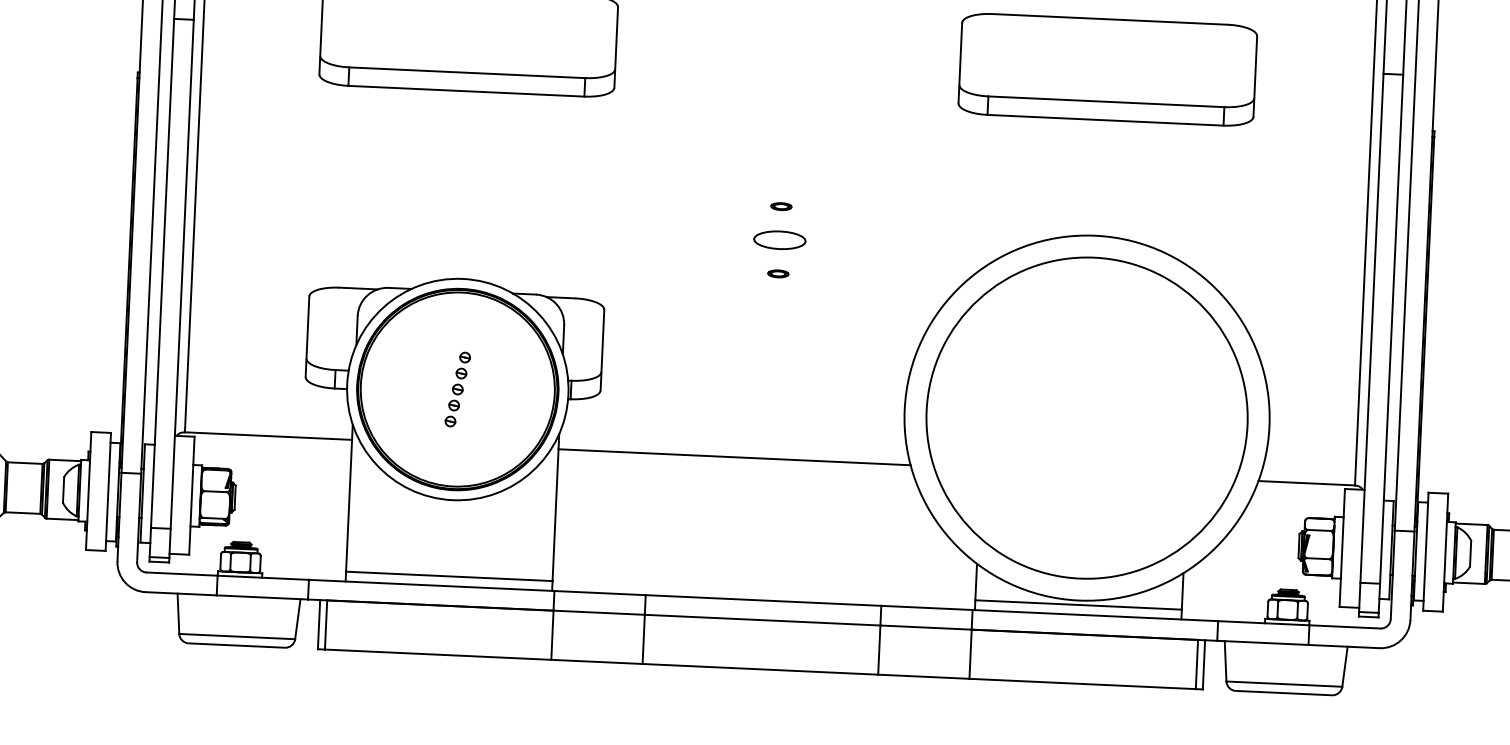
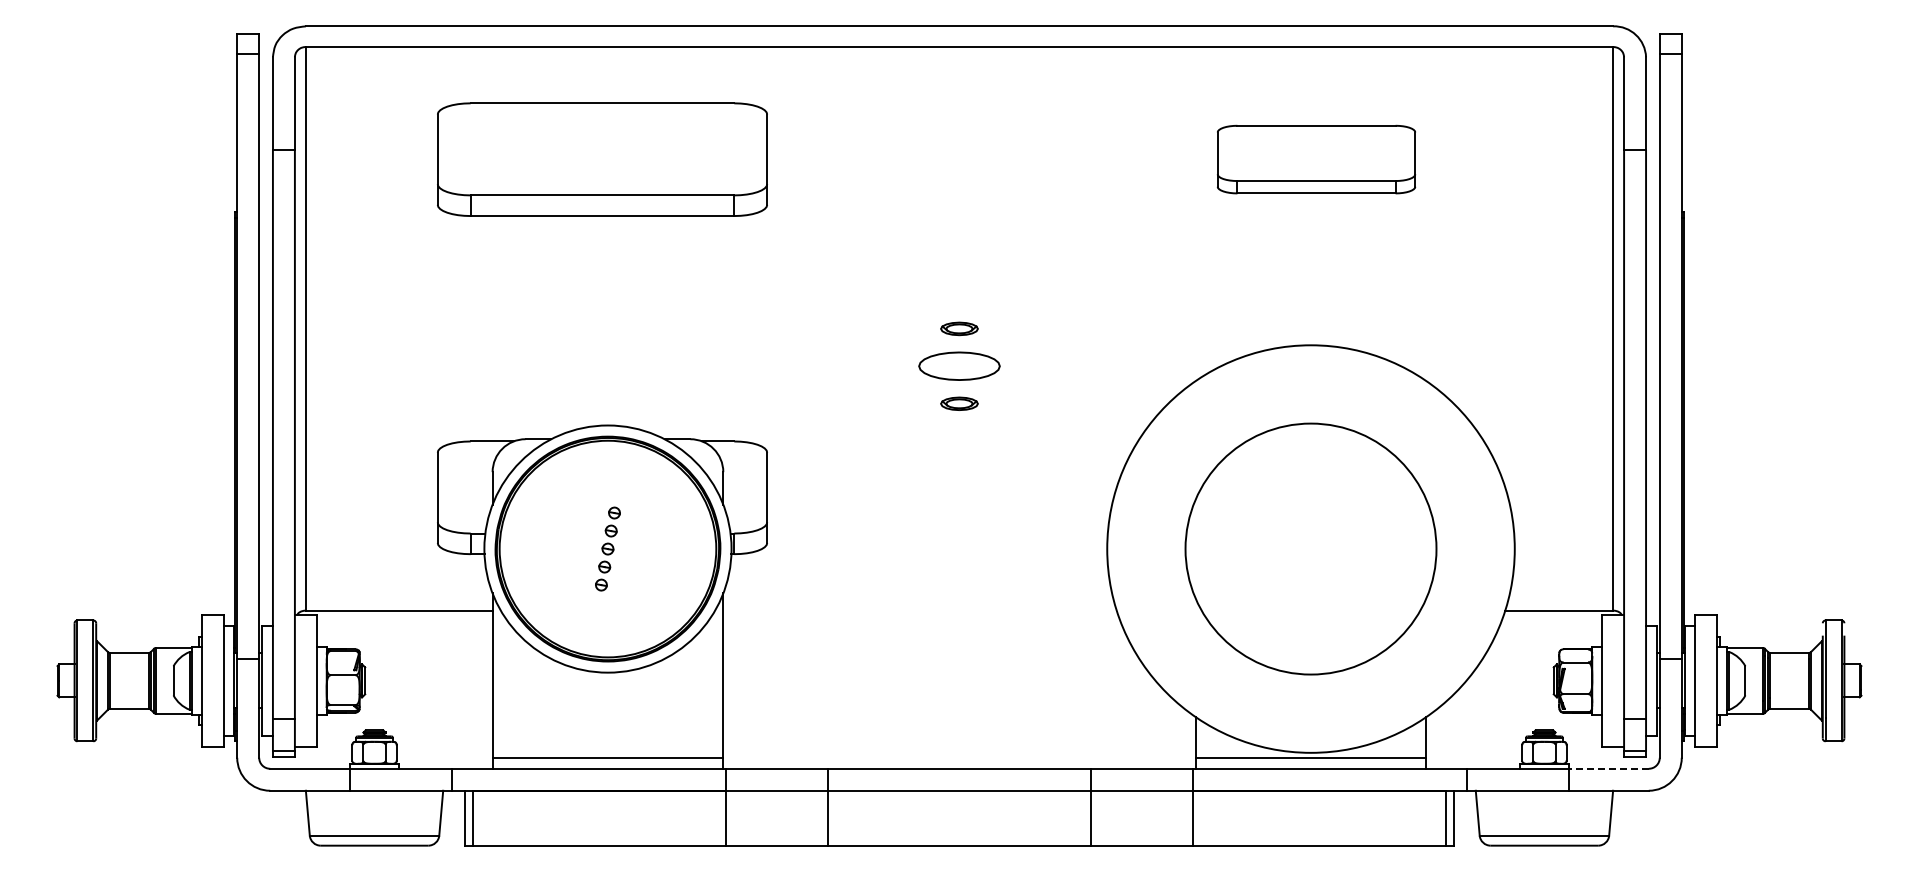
part: (1107, 69) -> (1316, 159), size x0.6
part: (781, 206) -> (959, 328), size x1.6
part: (779, 240) -> (959, 366), size x1.4
part: (778, 273) -> (959, 403), size x1.6
circle: (1086, 417) -> (1310, 548), size x0.7
line: (734, 457) -> (919, 610), removed
line: (1345, 626) -> (1609, 768), solid -> dashed

